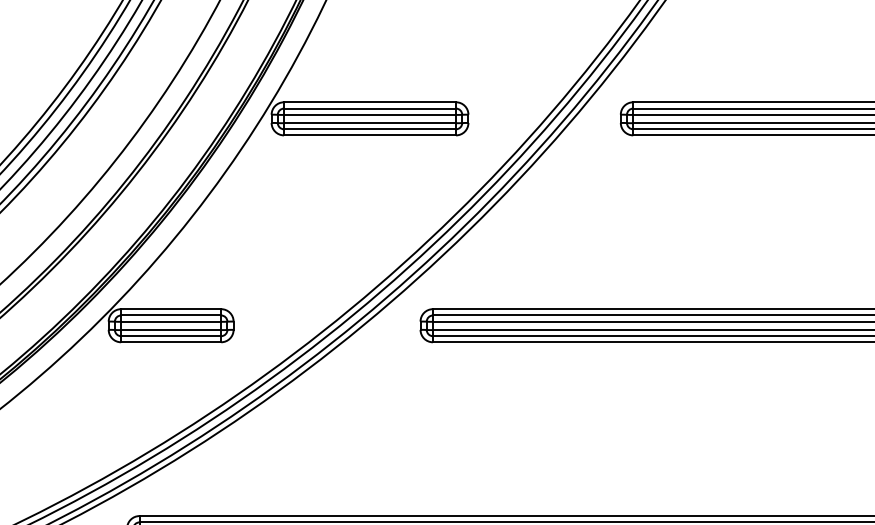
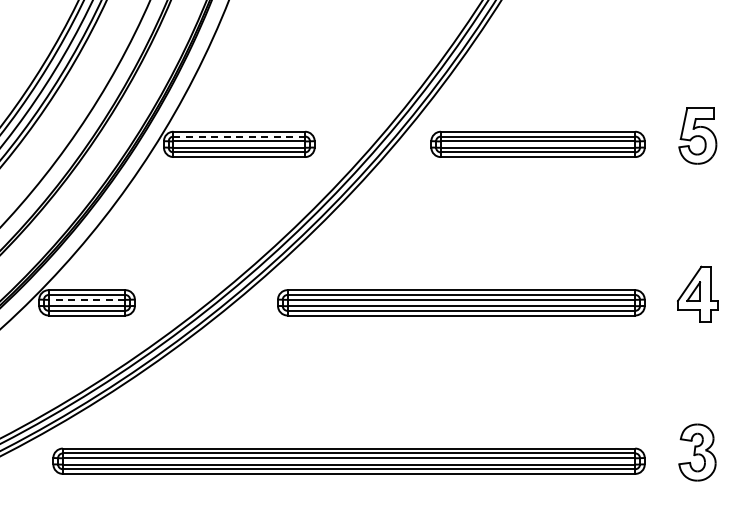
line: (370, 108) -> (239, 136), solid -> dashed
line: (170, 321) -> (86, 299), solid -> dashed

